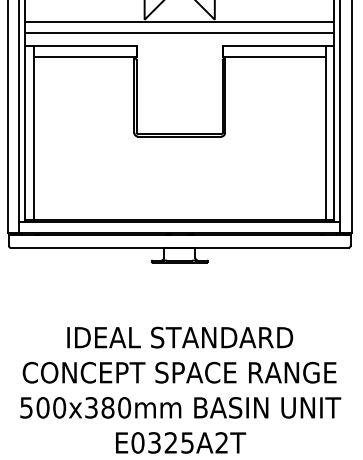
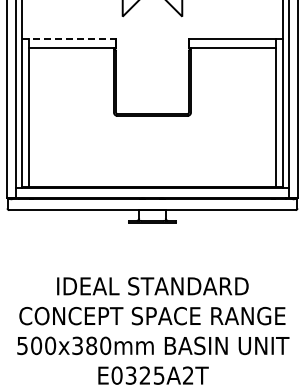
line: (179, 21) -> (152, 18), removed
line: (179, 32) -> (152, 27), removed
line: (81, 45) -> (69, 38), solid -> dashed

